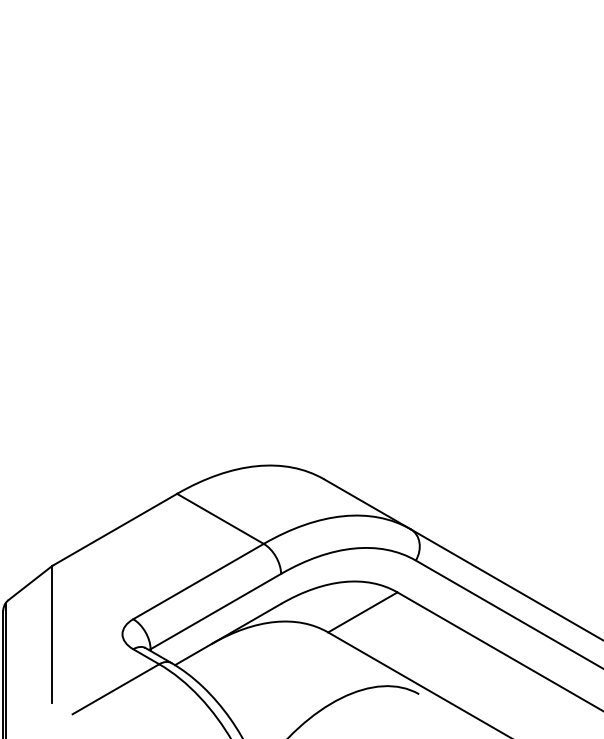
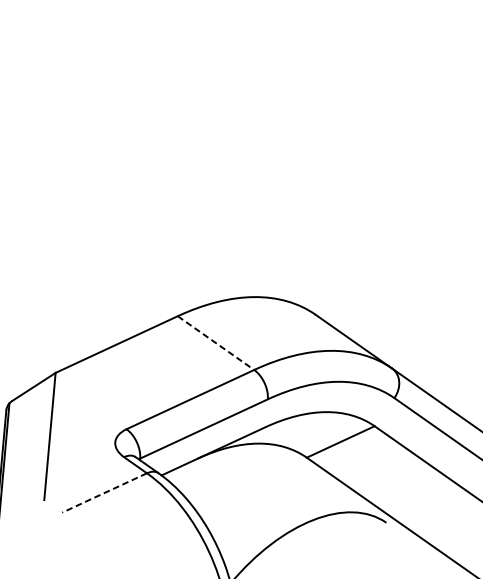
line: (220, 519) -> (216, 343), solid -> dashed
line: (115, 689) -> (104, 493), solid -> dashed

